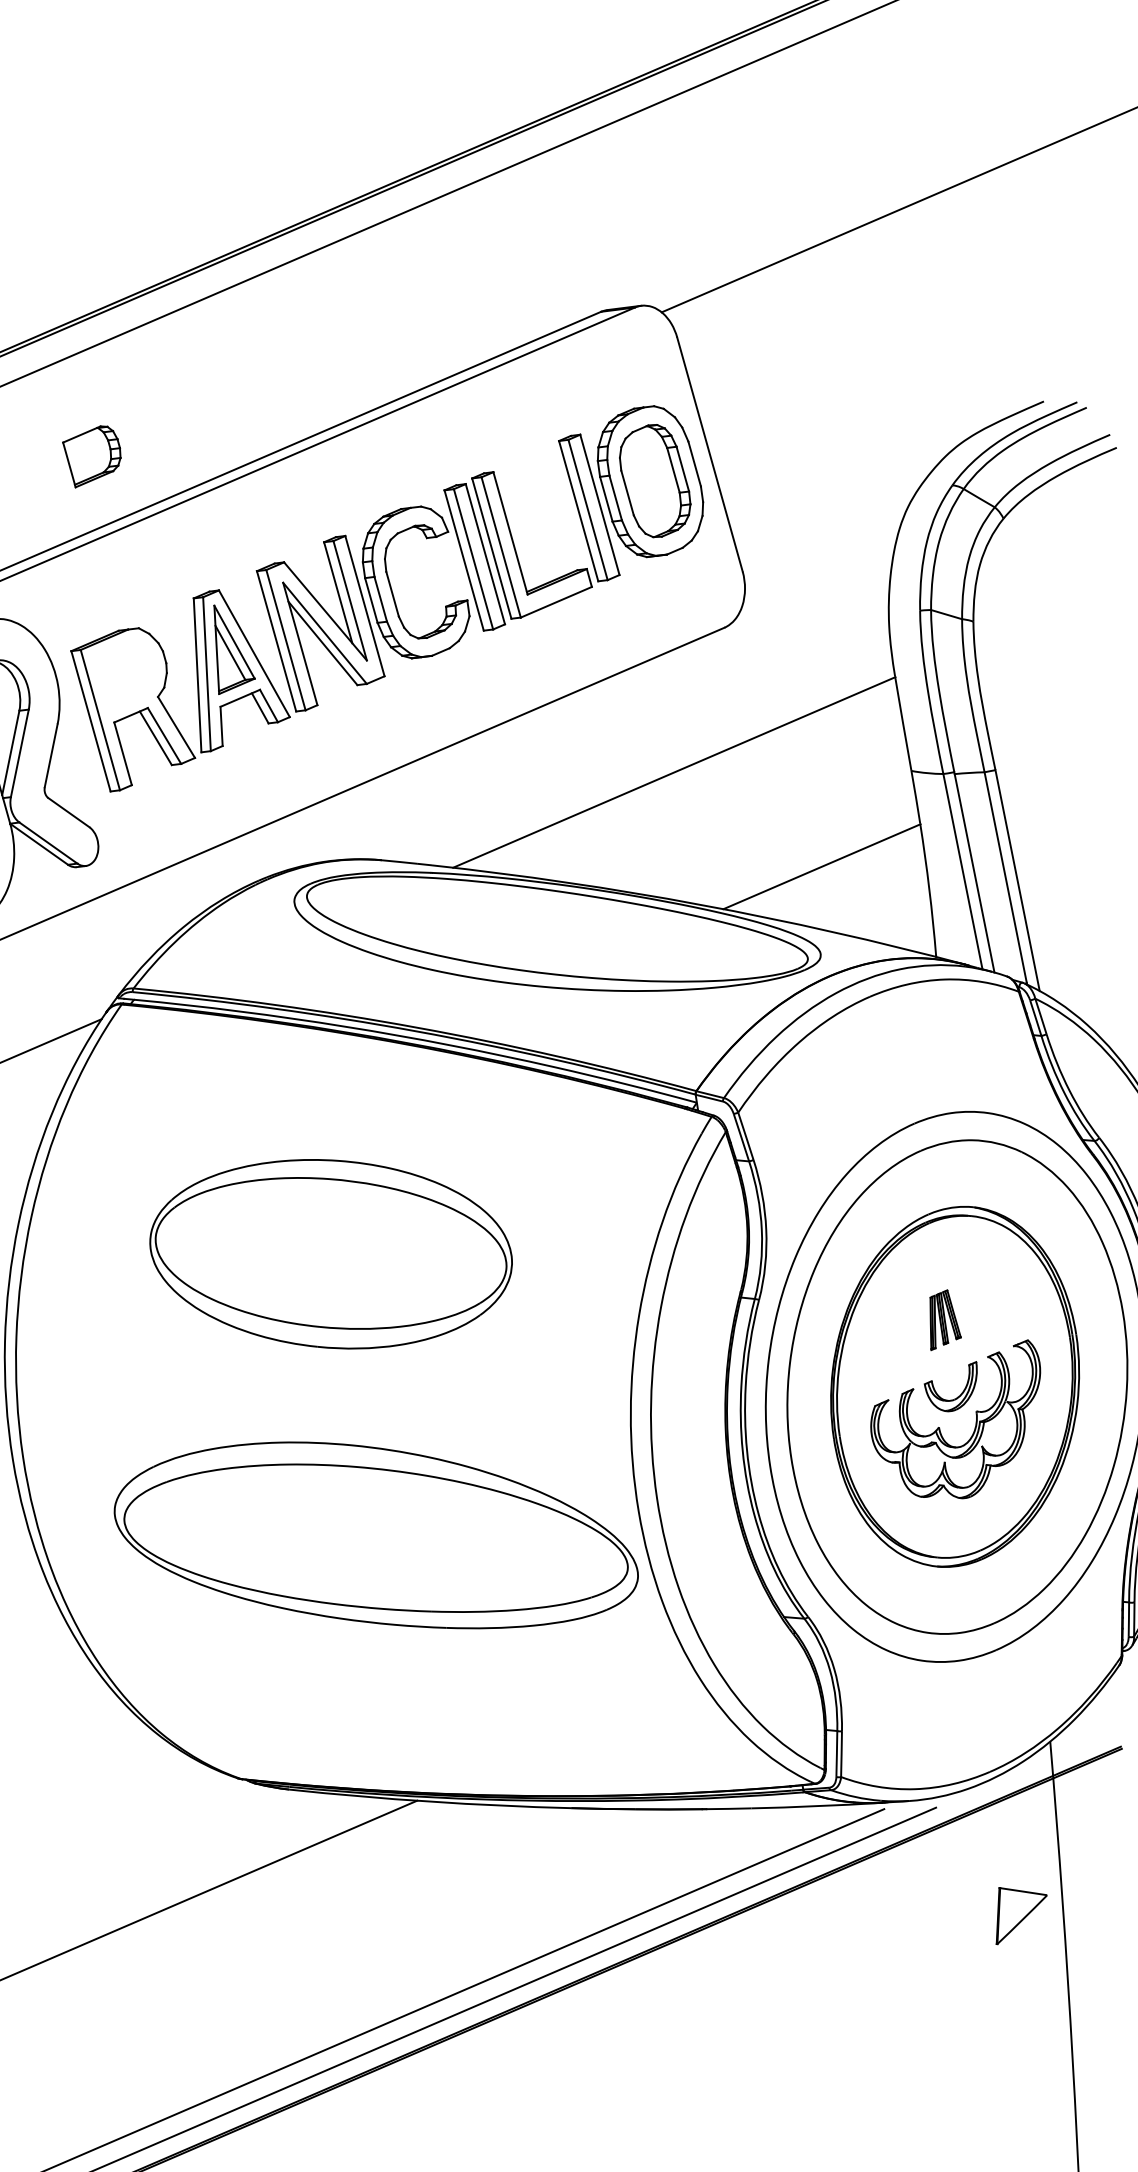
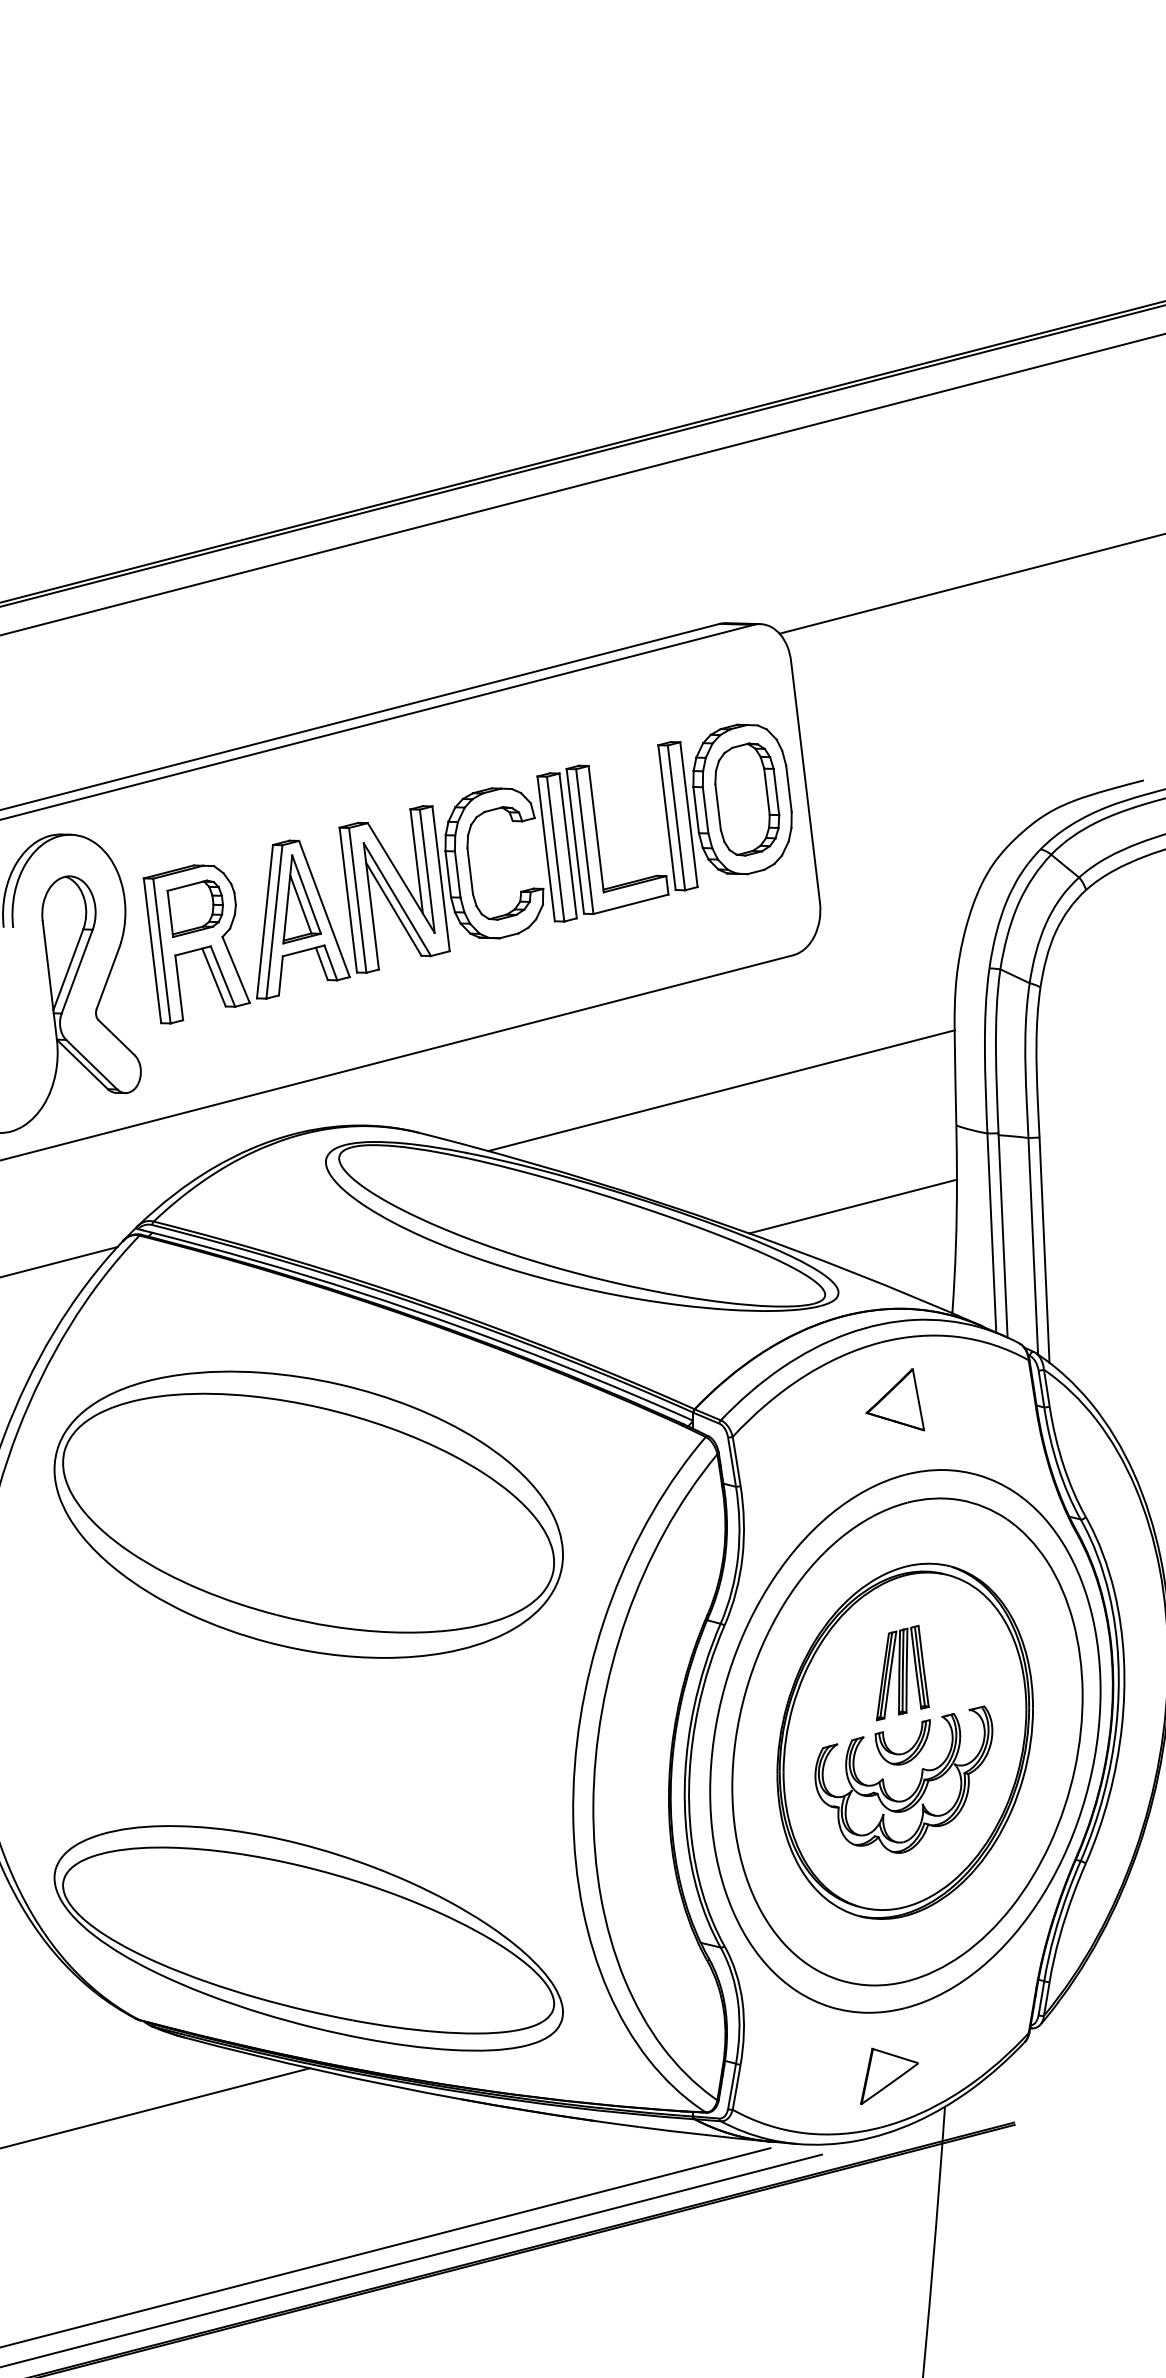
part: (92, 455) -> (194, 908), moved
part: (893, 1050) -> (895, 1399), added
part: (331, 1254) -> (308, 1514), size x1.43
part: (941, 1319) -> (902, 1672), size x1.67
part: (375, 1537) -> (308, 1938), moved
part: (1020, 1911) -> (889, 2075), moved

